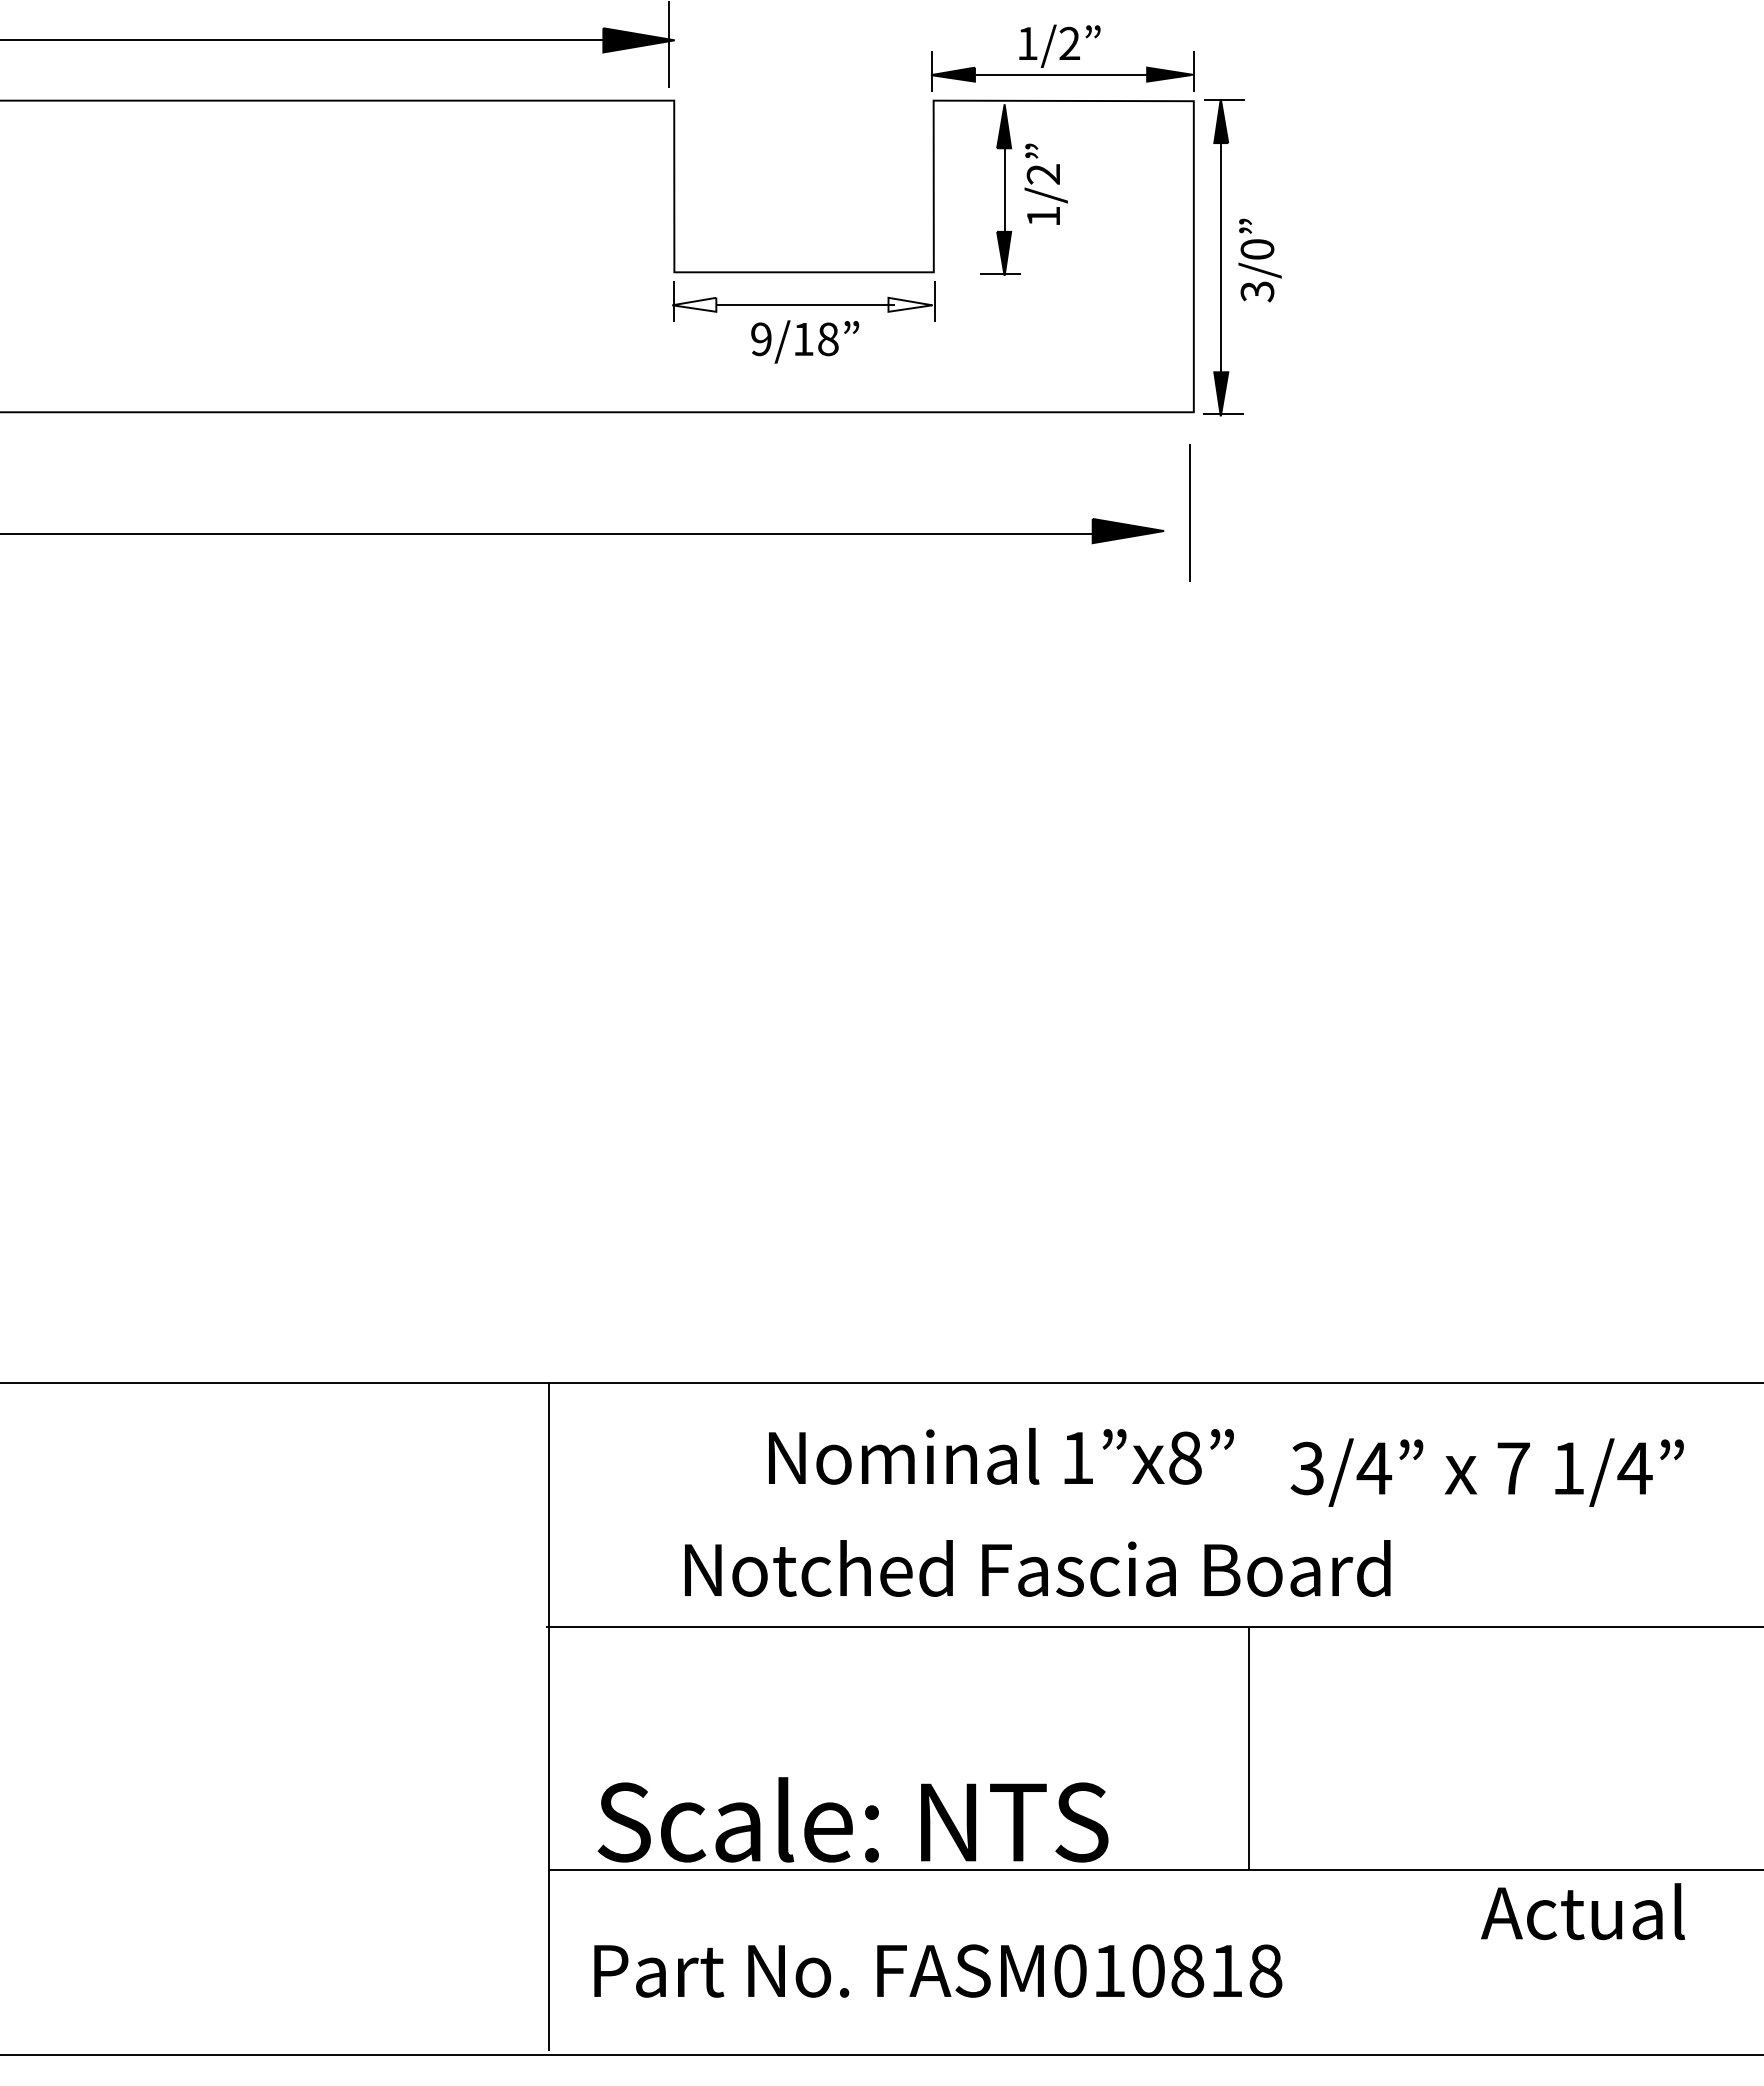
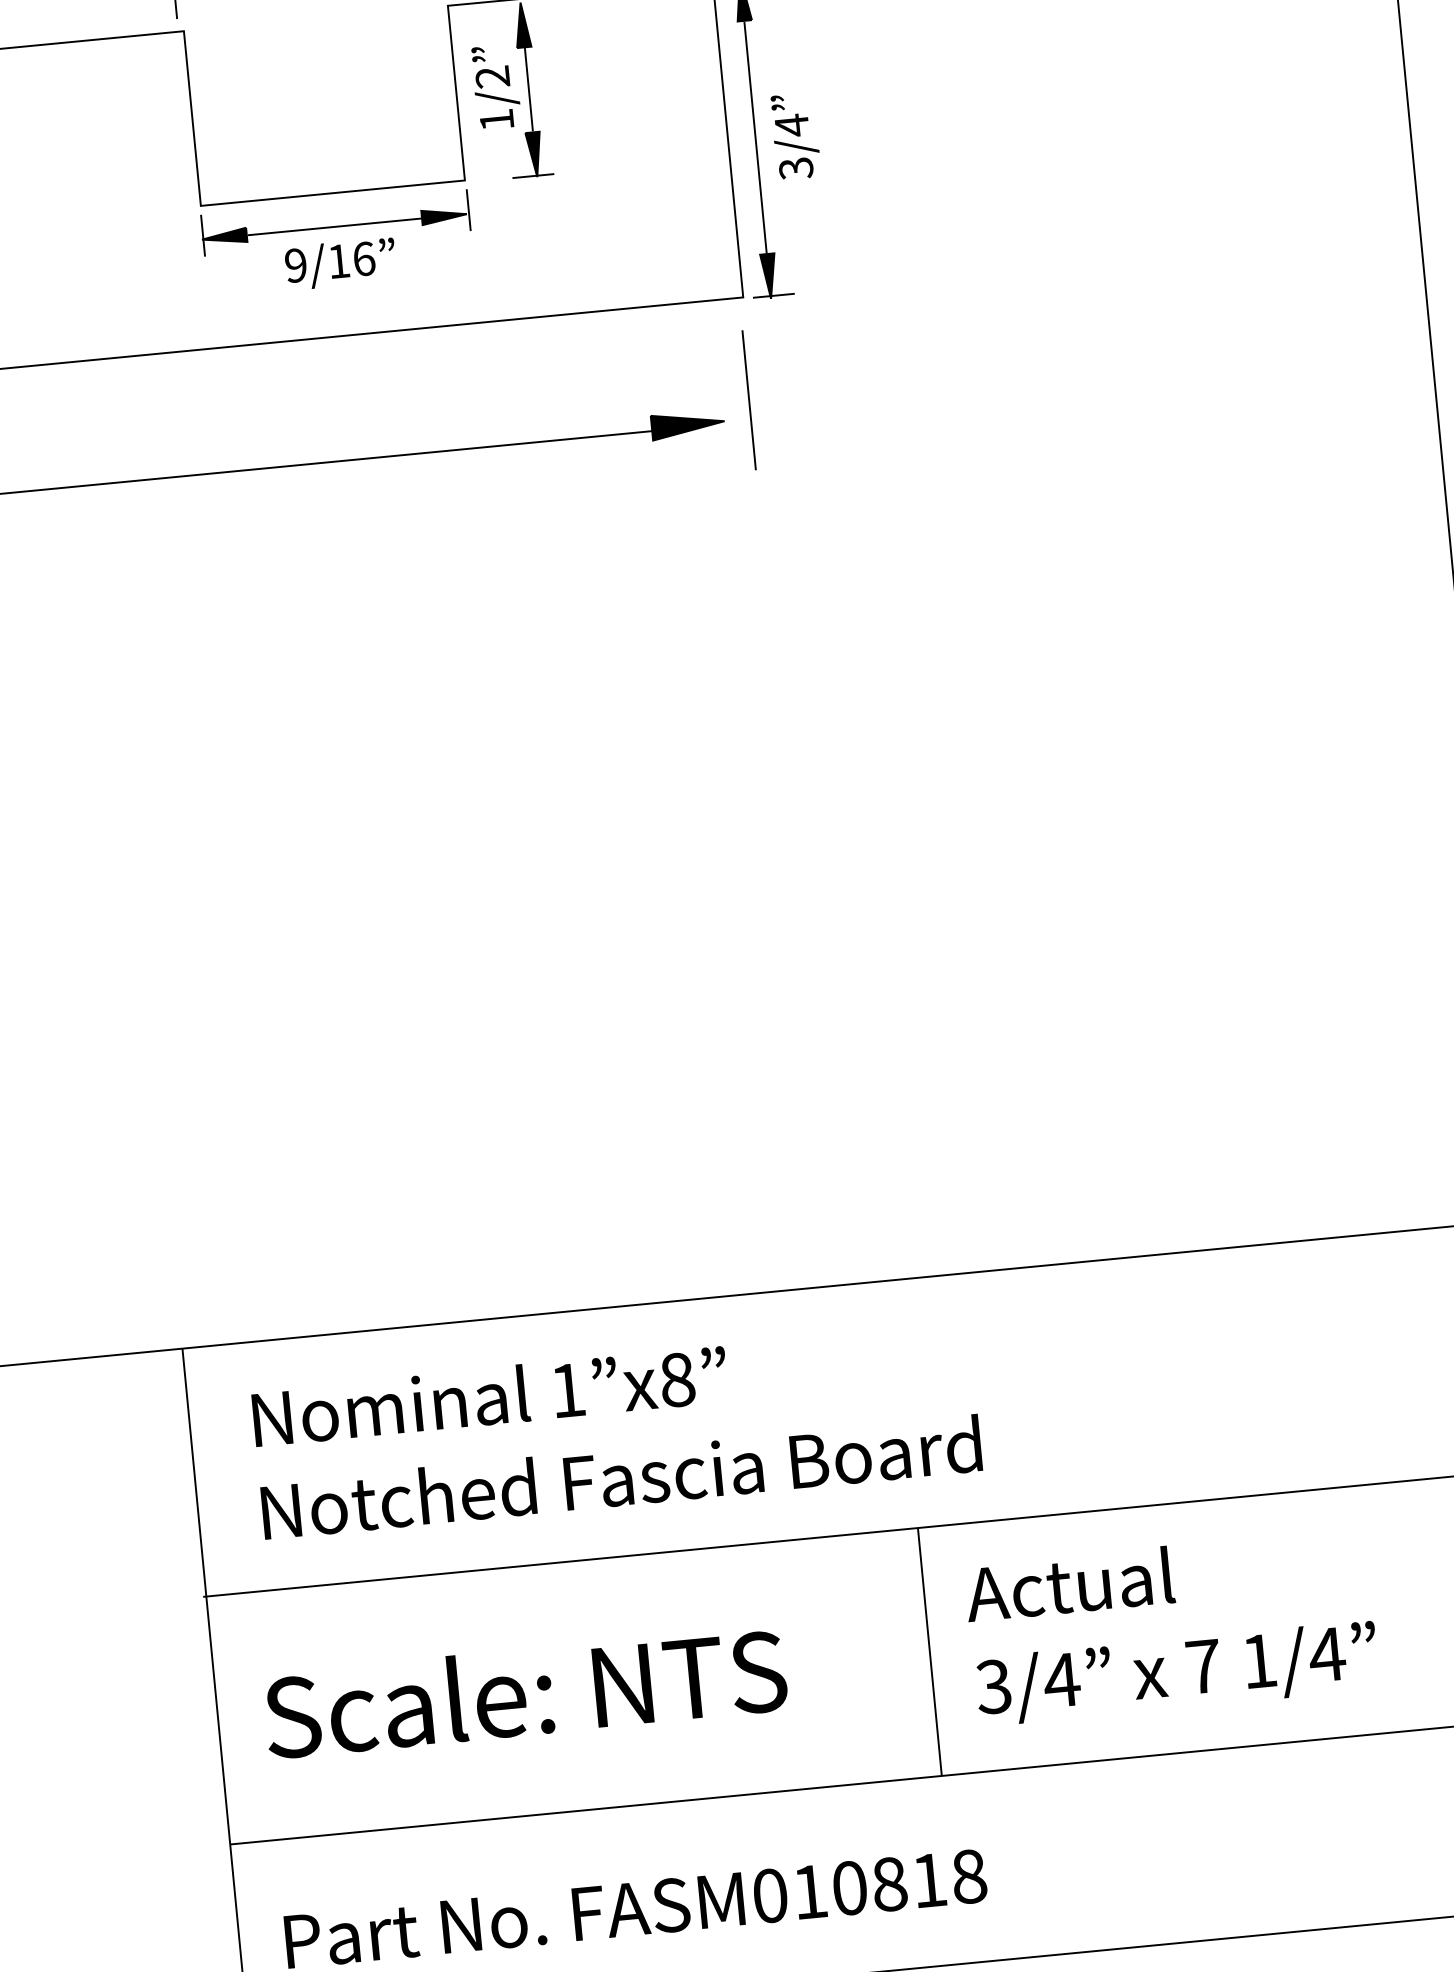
text: (1045, 183) -> (495, 86), moved
text: (1257, 249) -> (792, 125), 3/0 -> 3/4
fill: (694, 304) -> (224, 236), added
fill: (910, 304) -> (444, 215), added
text: (828, 339) -> (364, 259), 9/18 -> 9/16
text: (1001, 1456) -> (490, 1396), moved
text: (1486, 1472) -> (1176, 1673), moved
text: (1037, 1568) -> (621, 1477), moved
text: (852, 1819) -> (524, 1691), moved
text: (1582, 1911) -> (1069, 1584), moved

